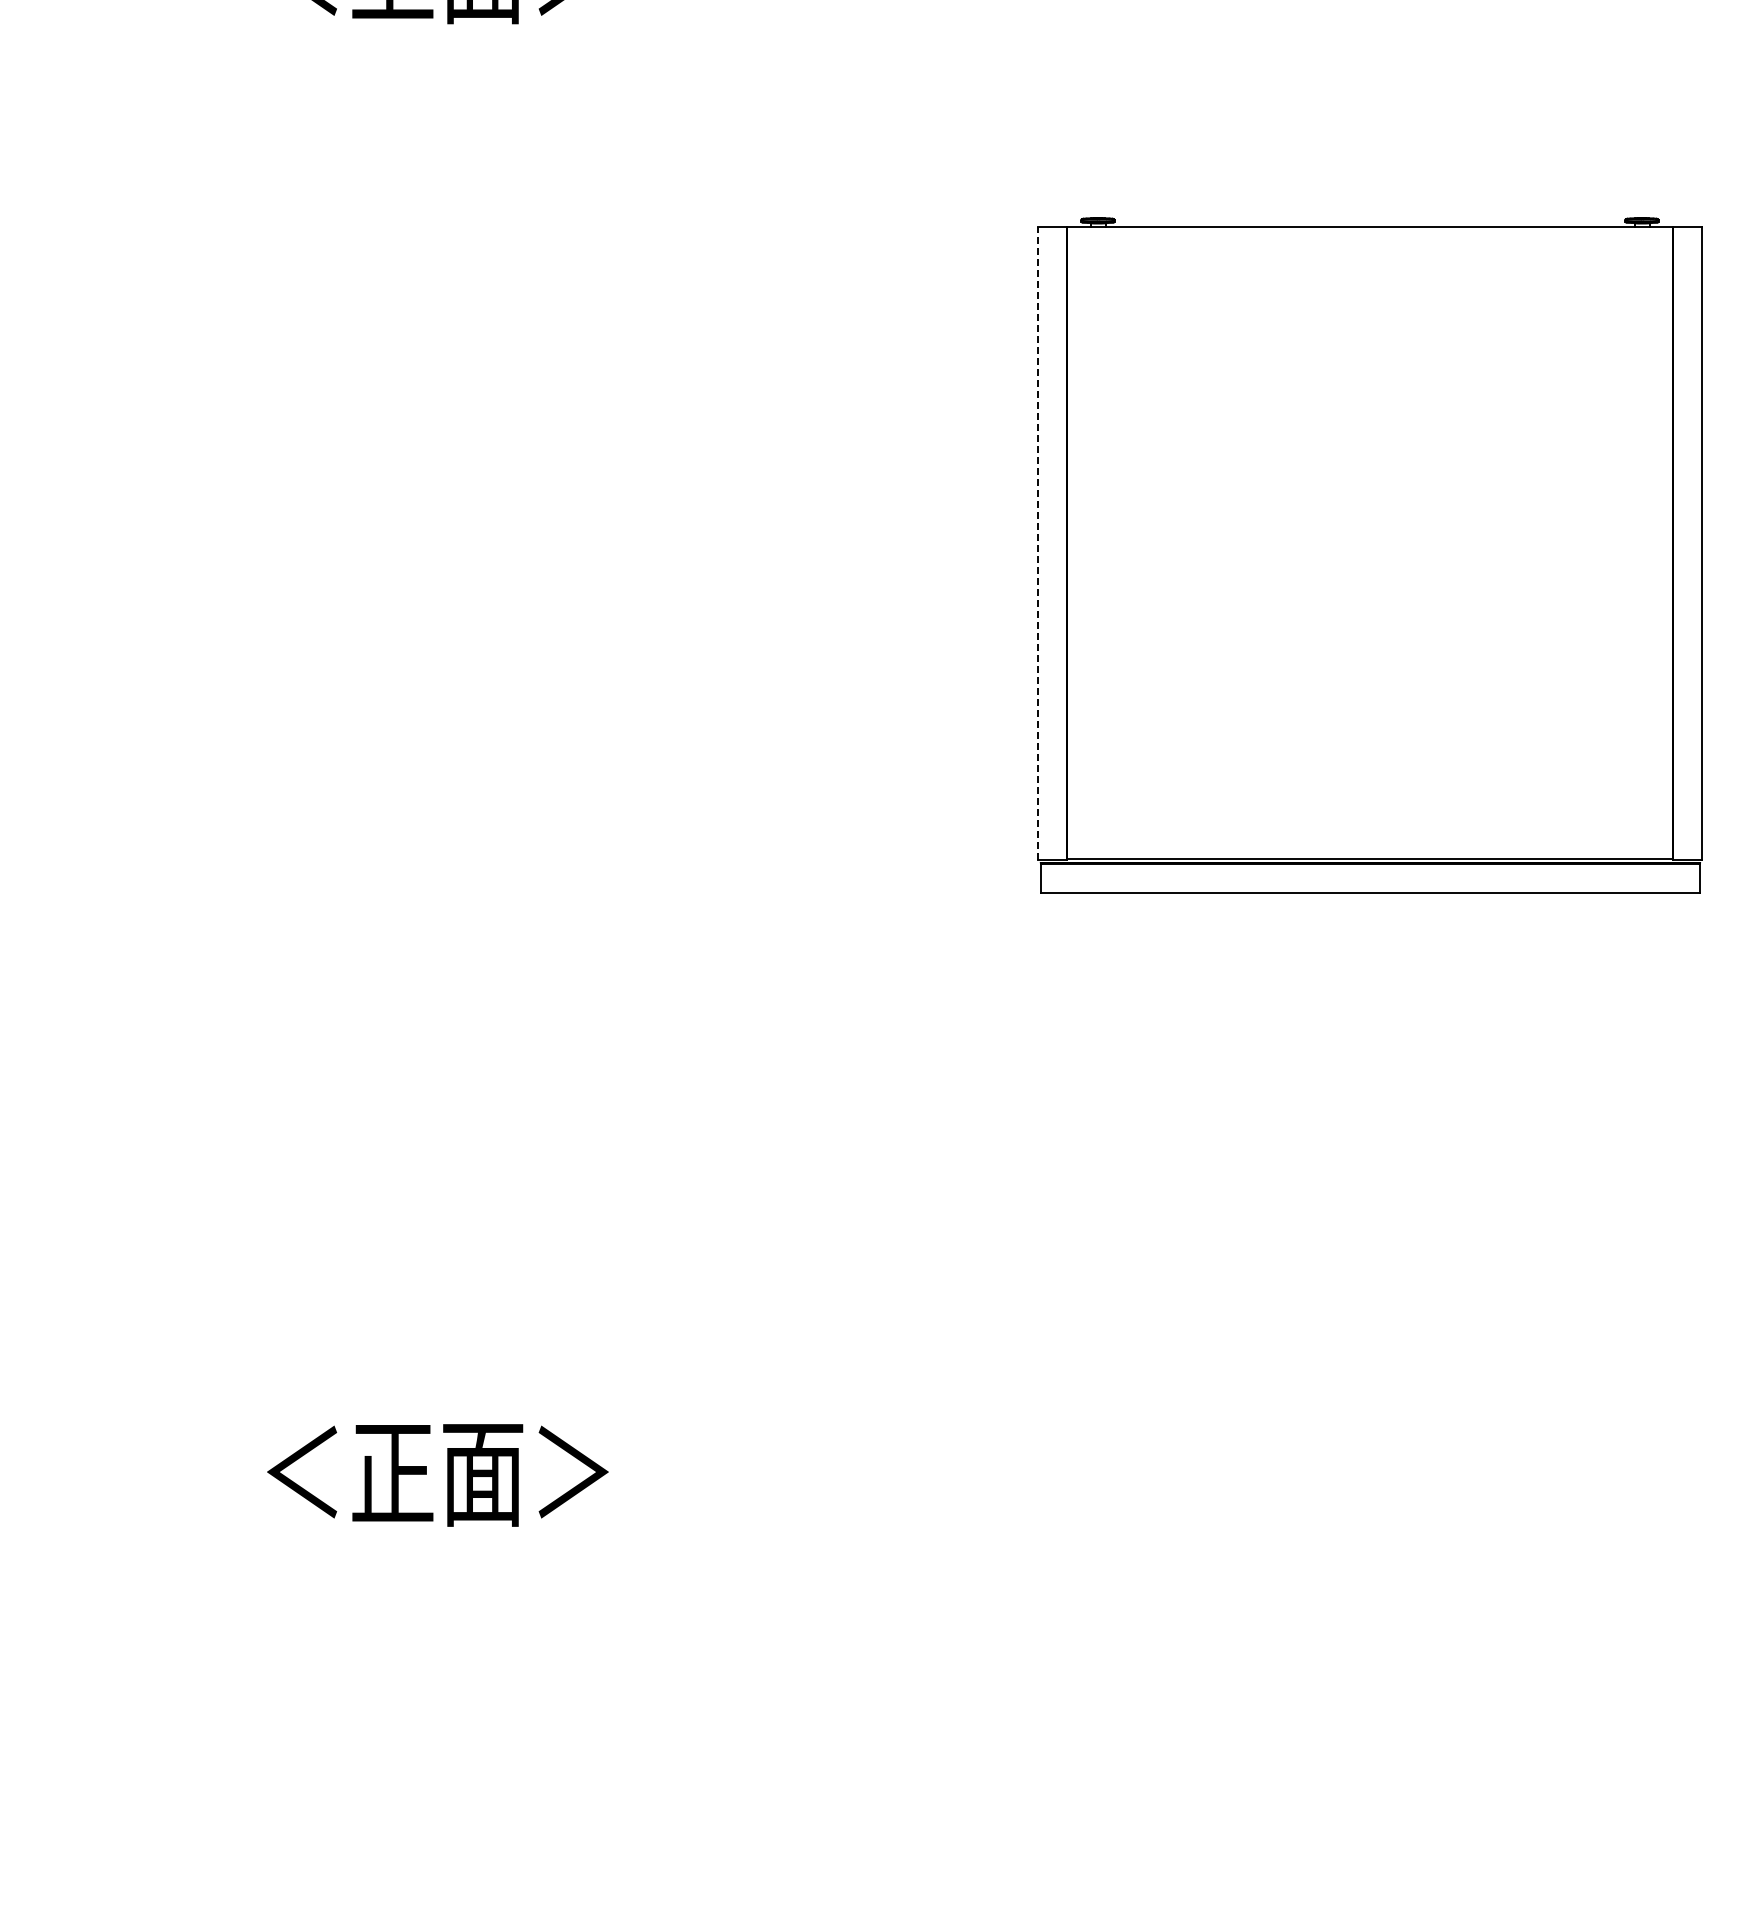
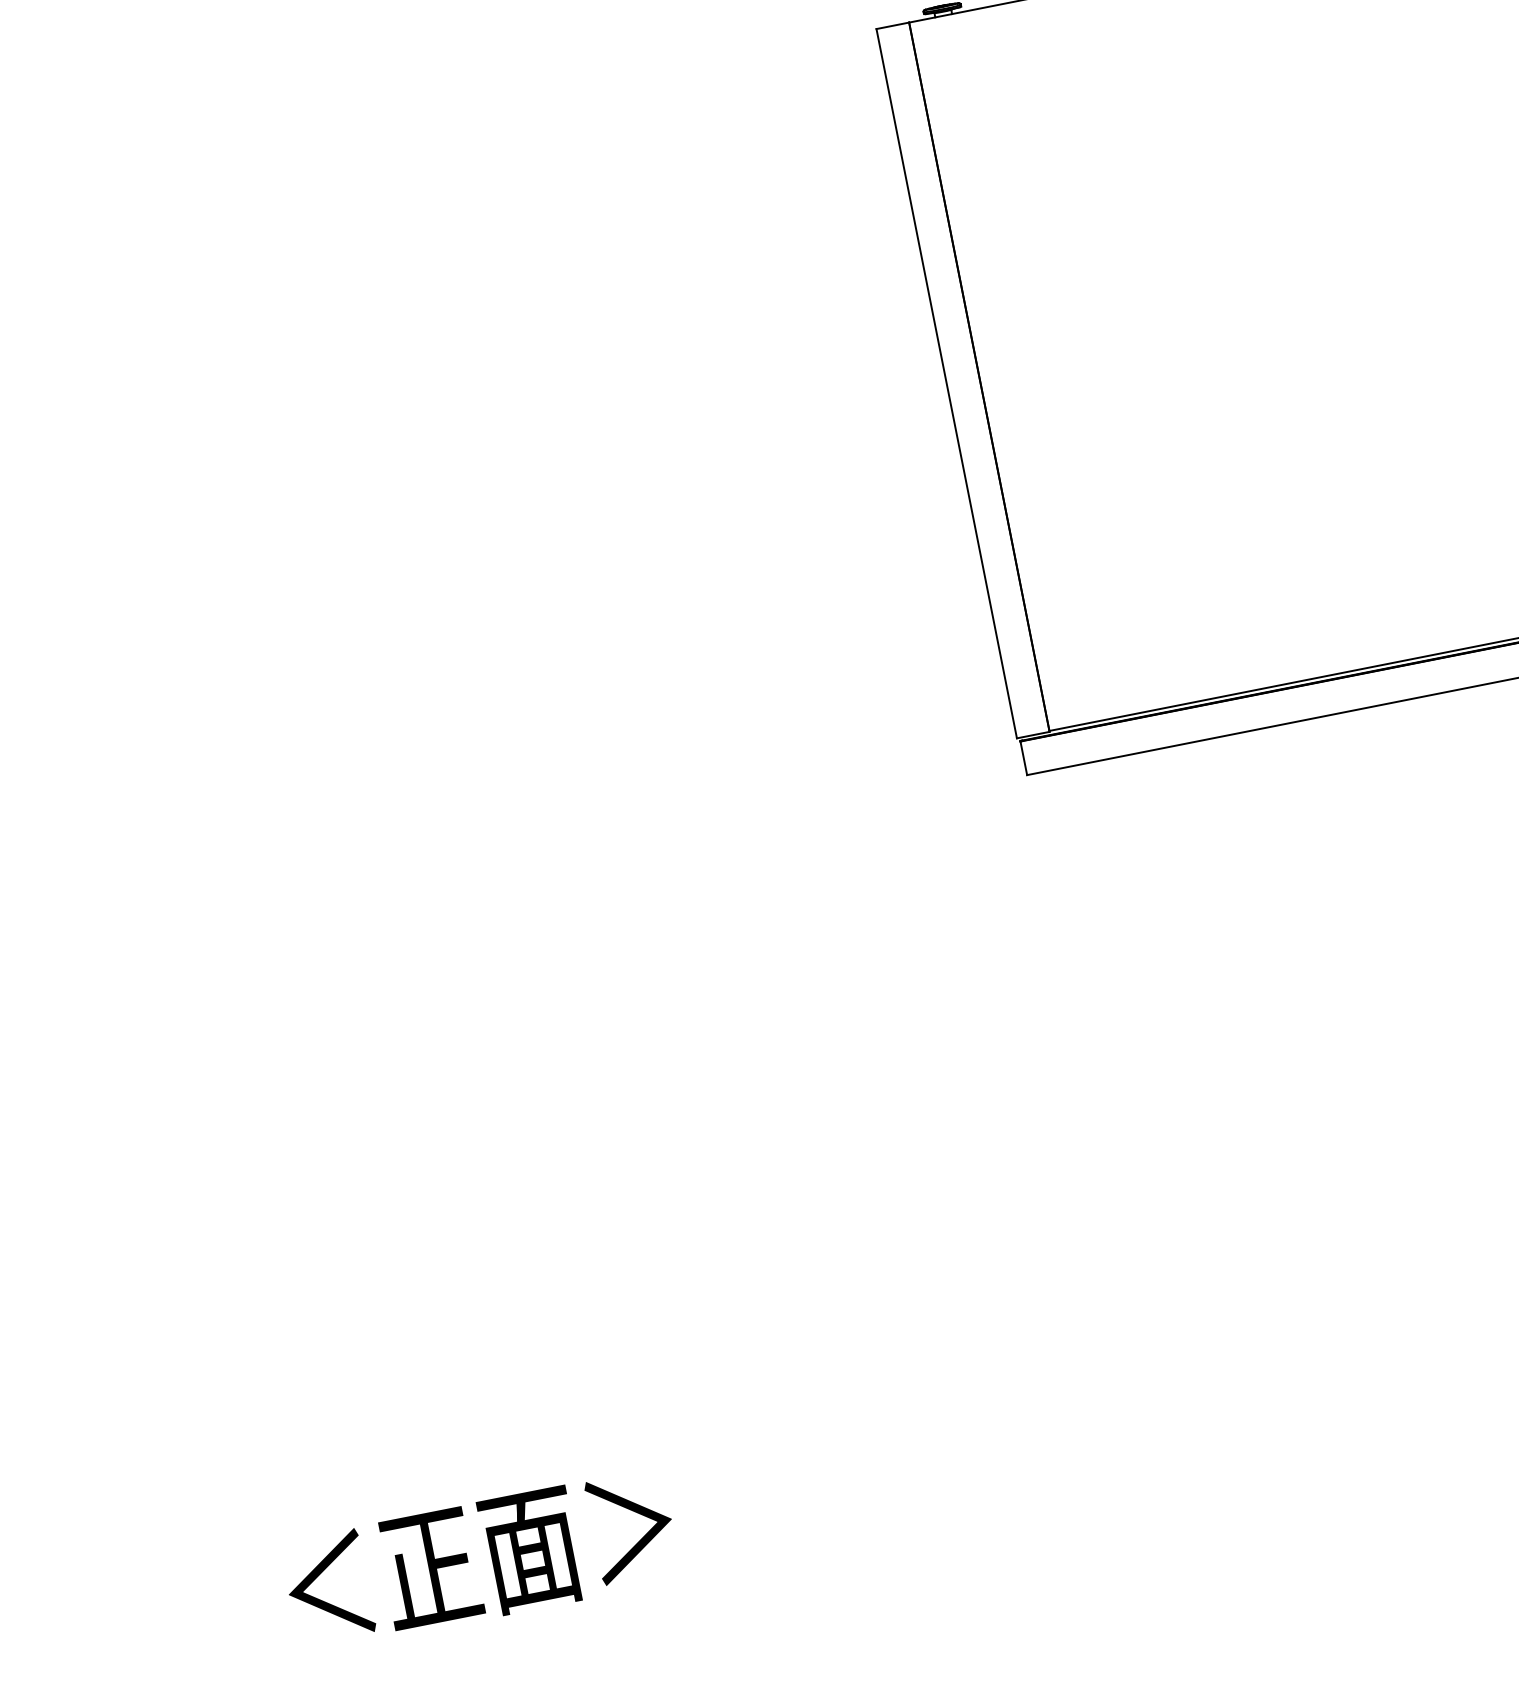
line: (1038, 543) -> (947, 383), dashed -> solid

